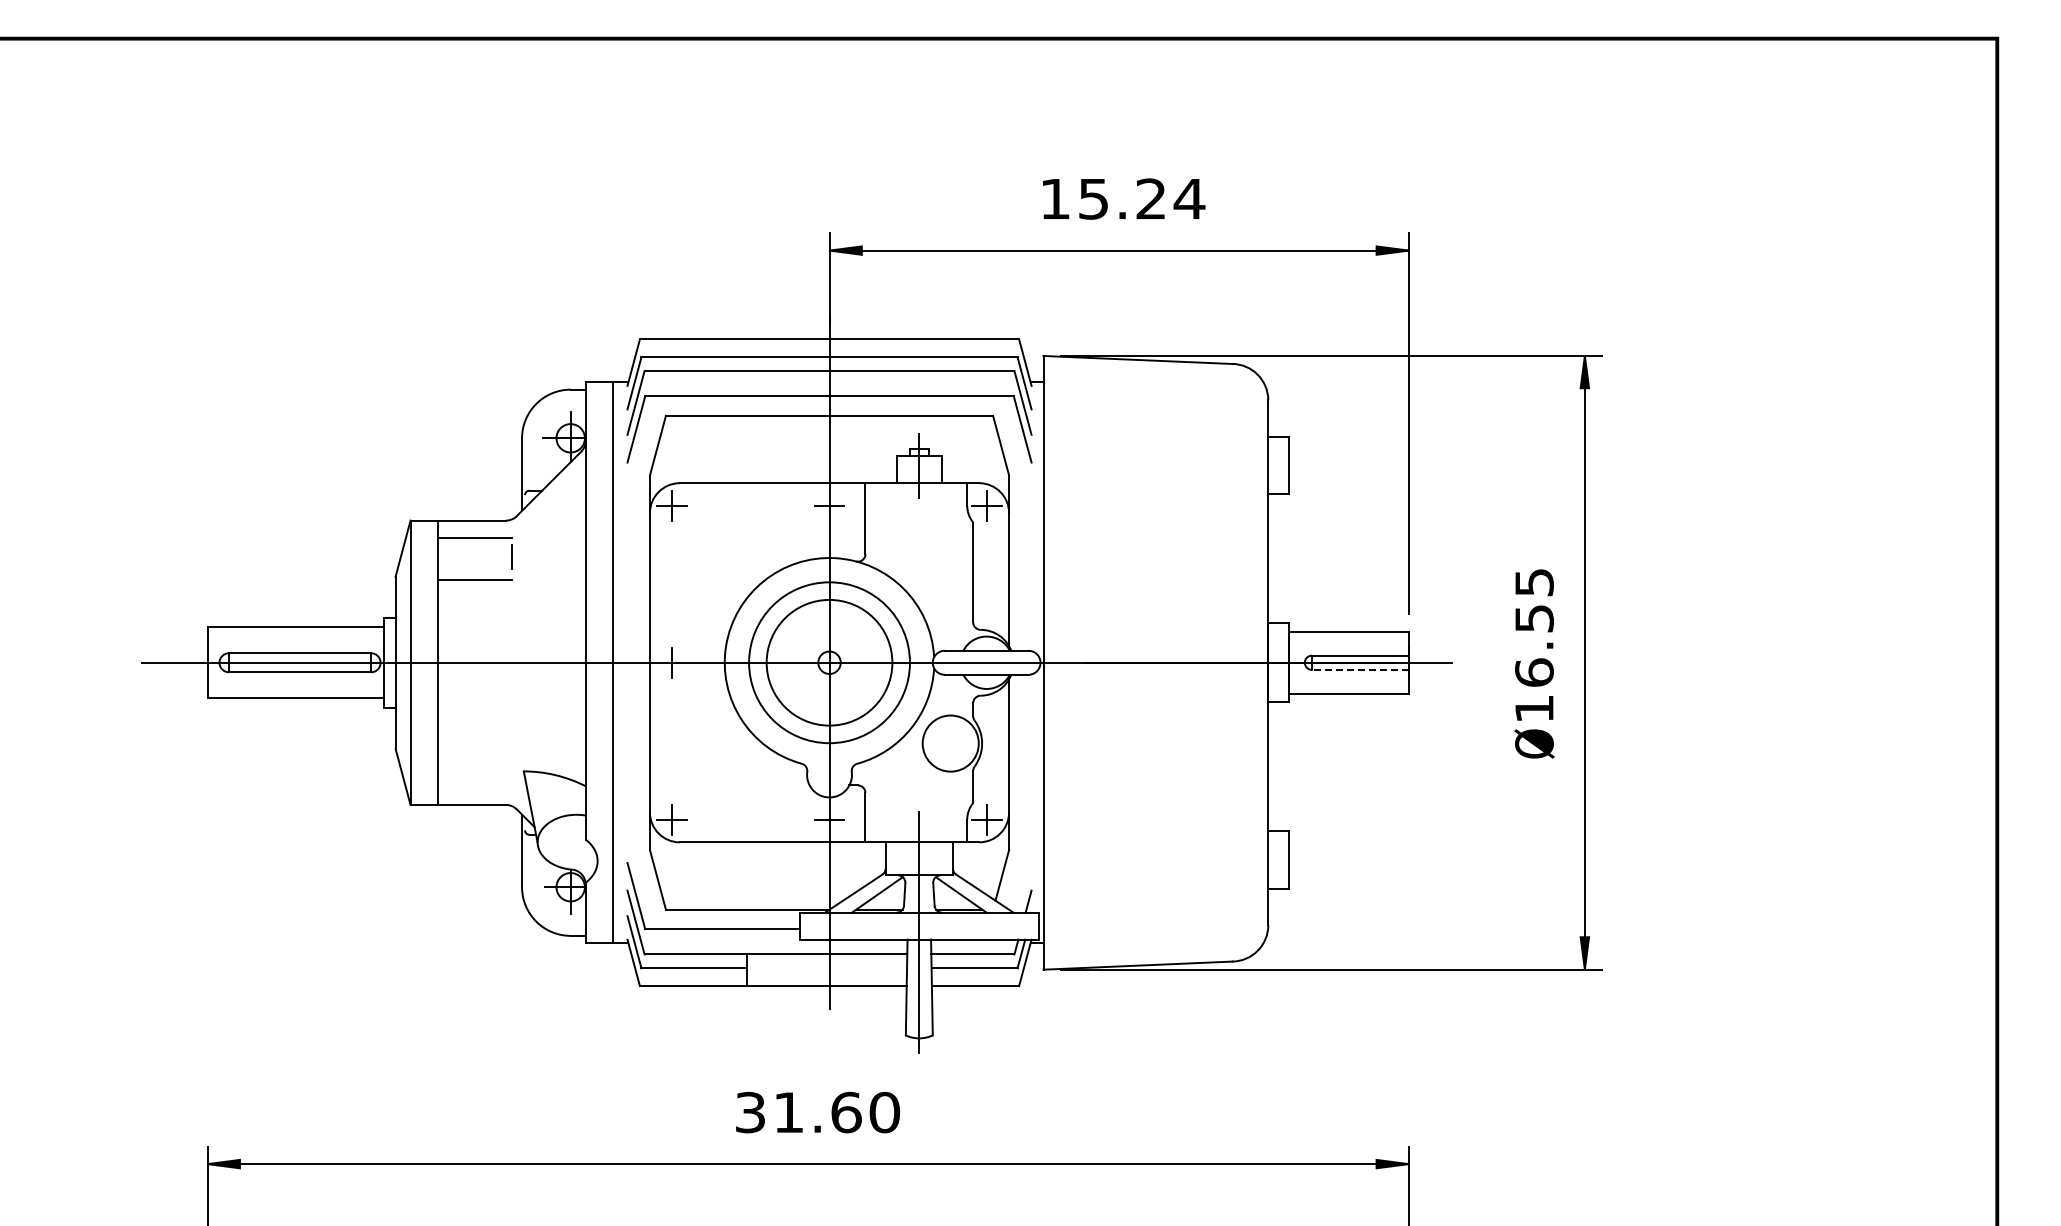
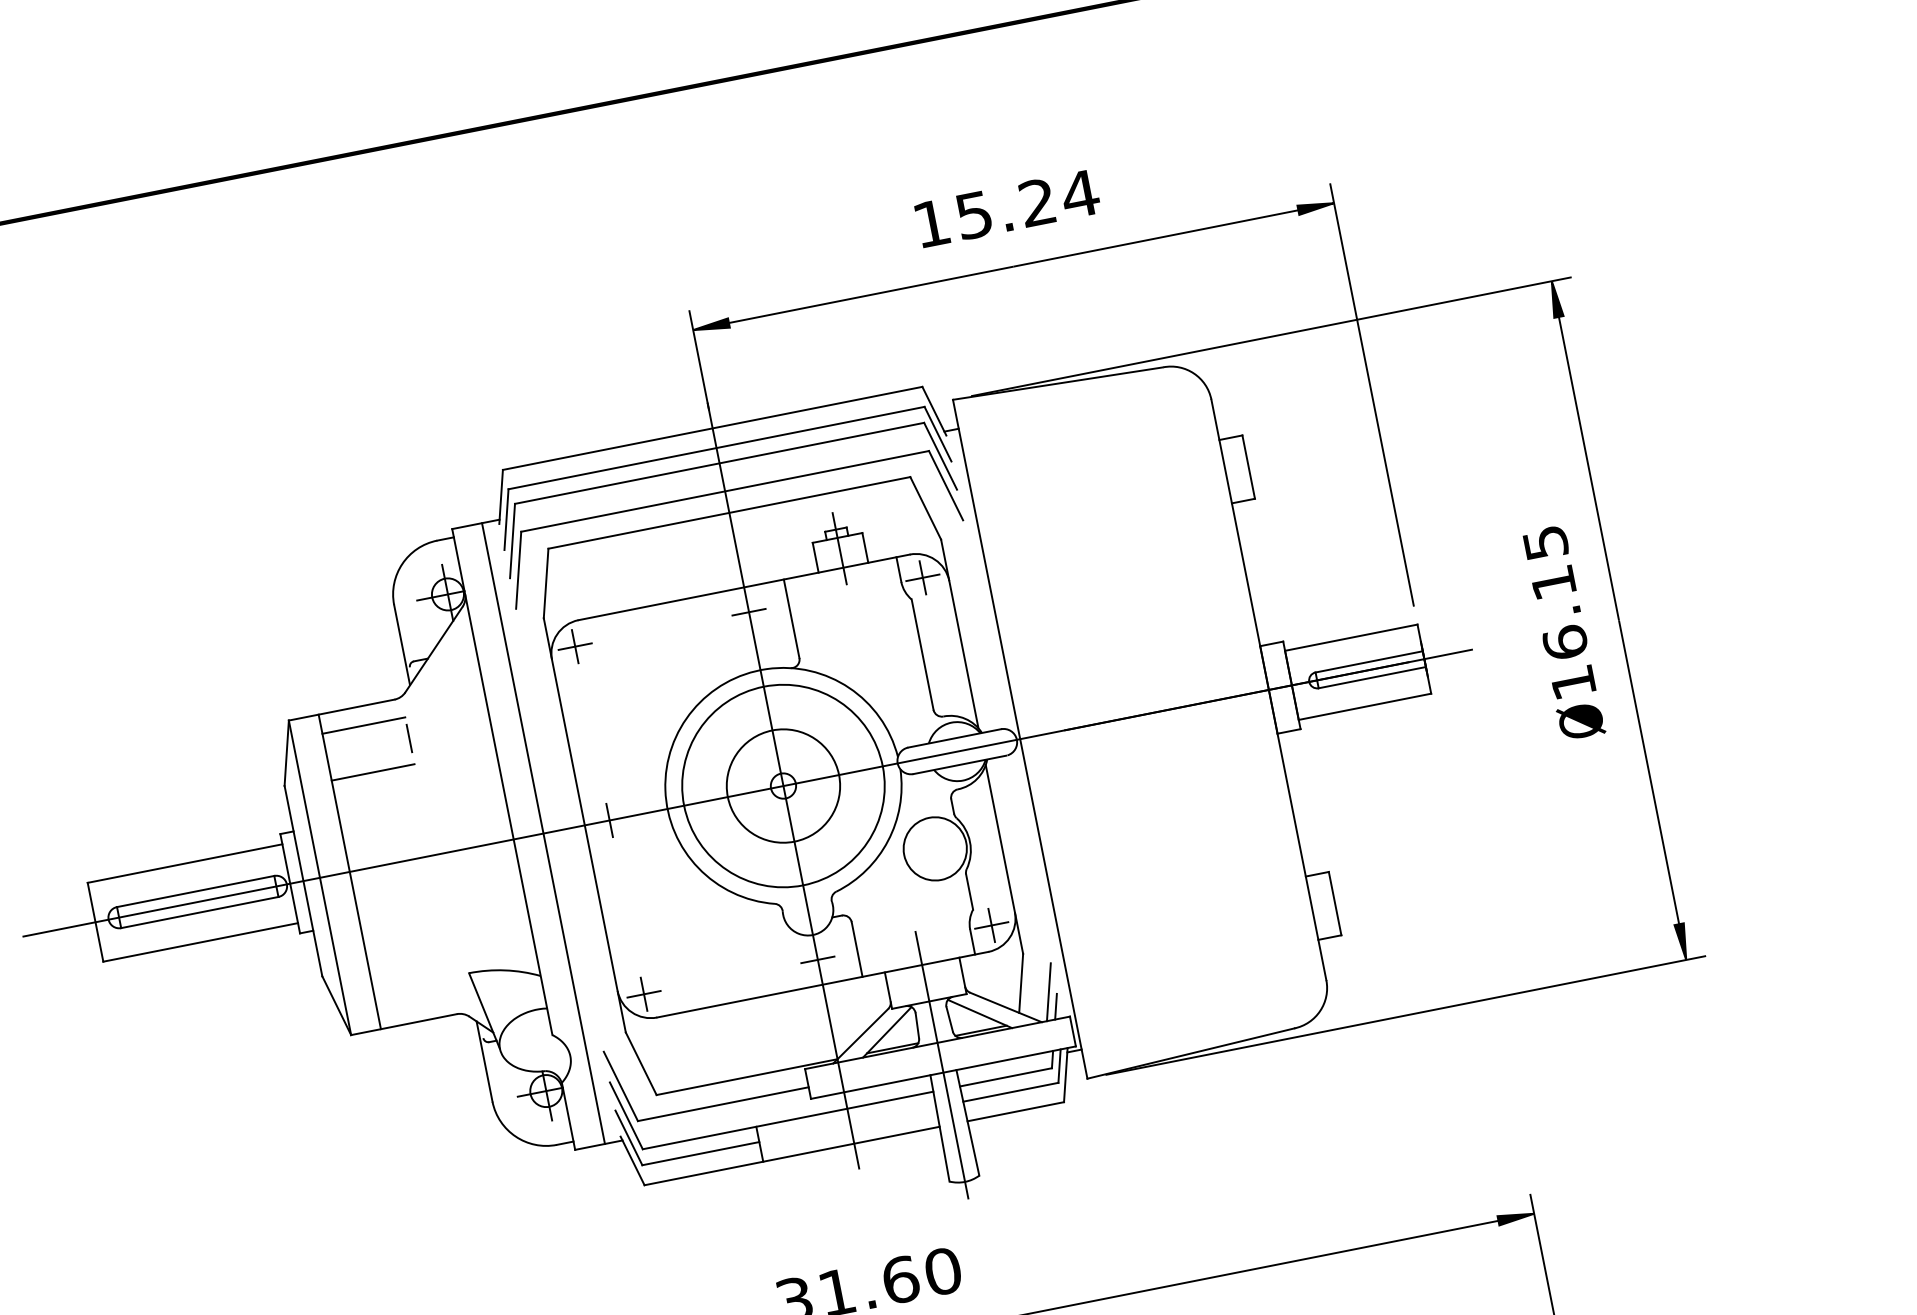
text: (1534, 618) -> (1553, 582), 16.55 -> 16.15
circle: (829, 662) -> (783, 785), size x0.62
circle: (829, 662) -> (783, 785), size x1.43
line: (1359, 669) -> (1371, 677), dashed -> solid
line: (1024, 887) -> (1048, 991), added

